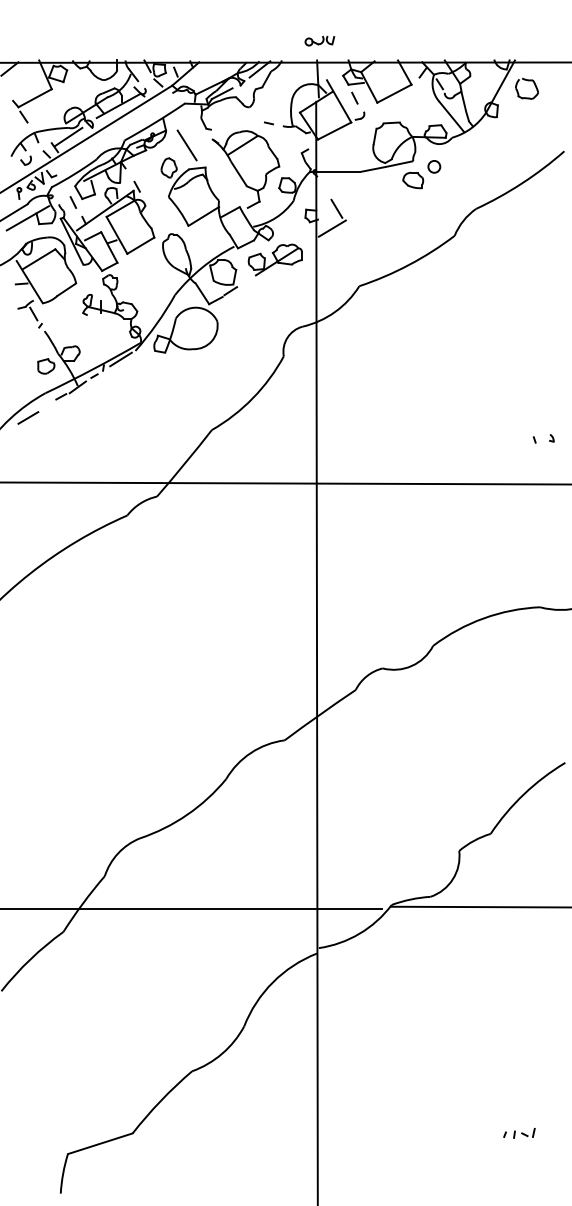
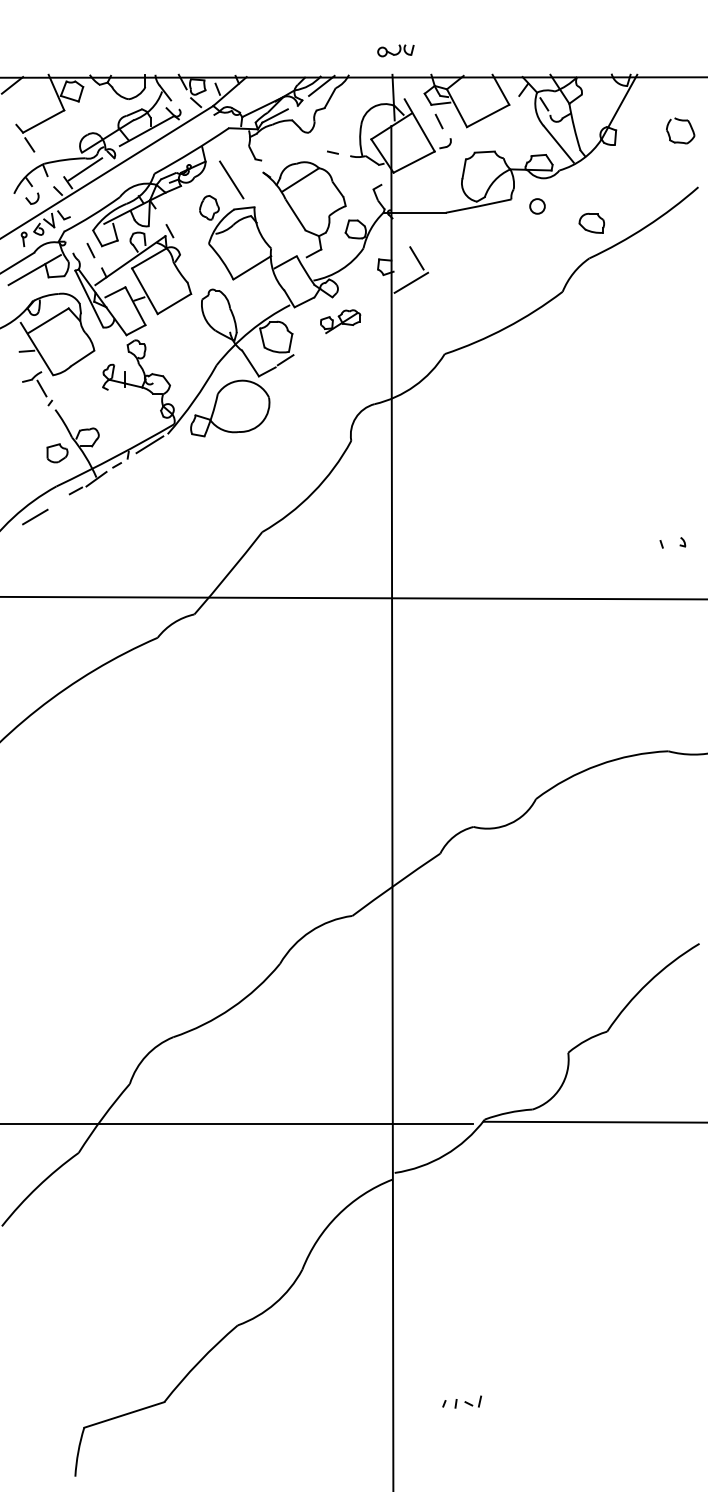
part: (527, 81) -> (681, 121), moved
part: (413, 180) -> (592, 223), moved
part: (274, 259) -> (339, 321), size x0.6
part: (519, 1132) -> (462, 1401), moved

